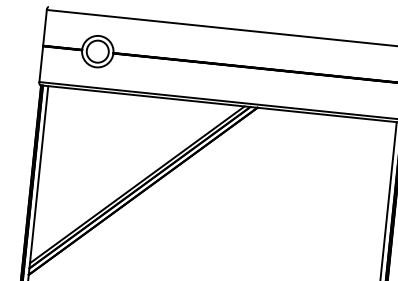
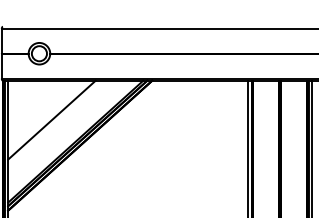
line: (105, 148) -> (51, 119), added

